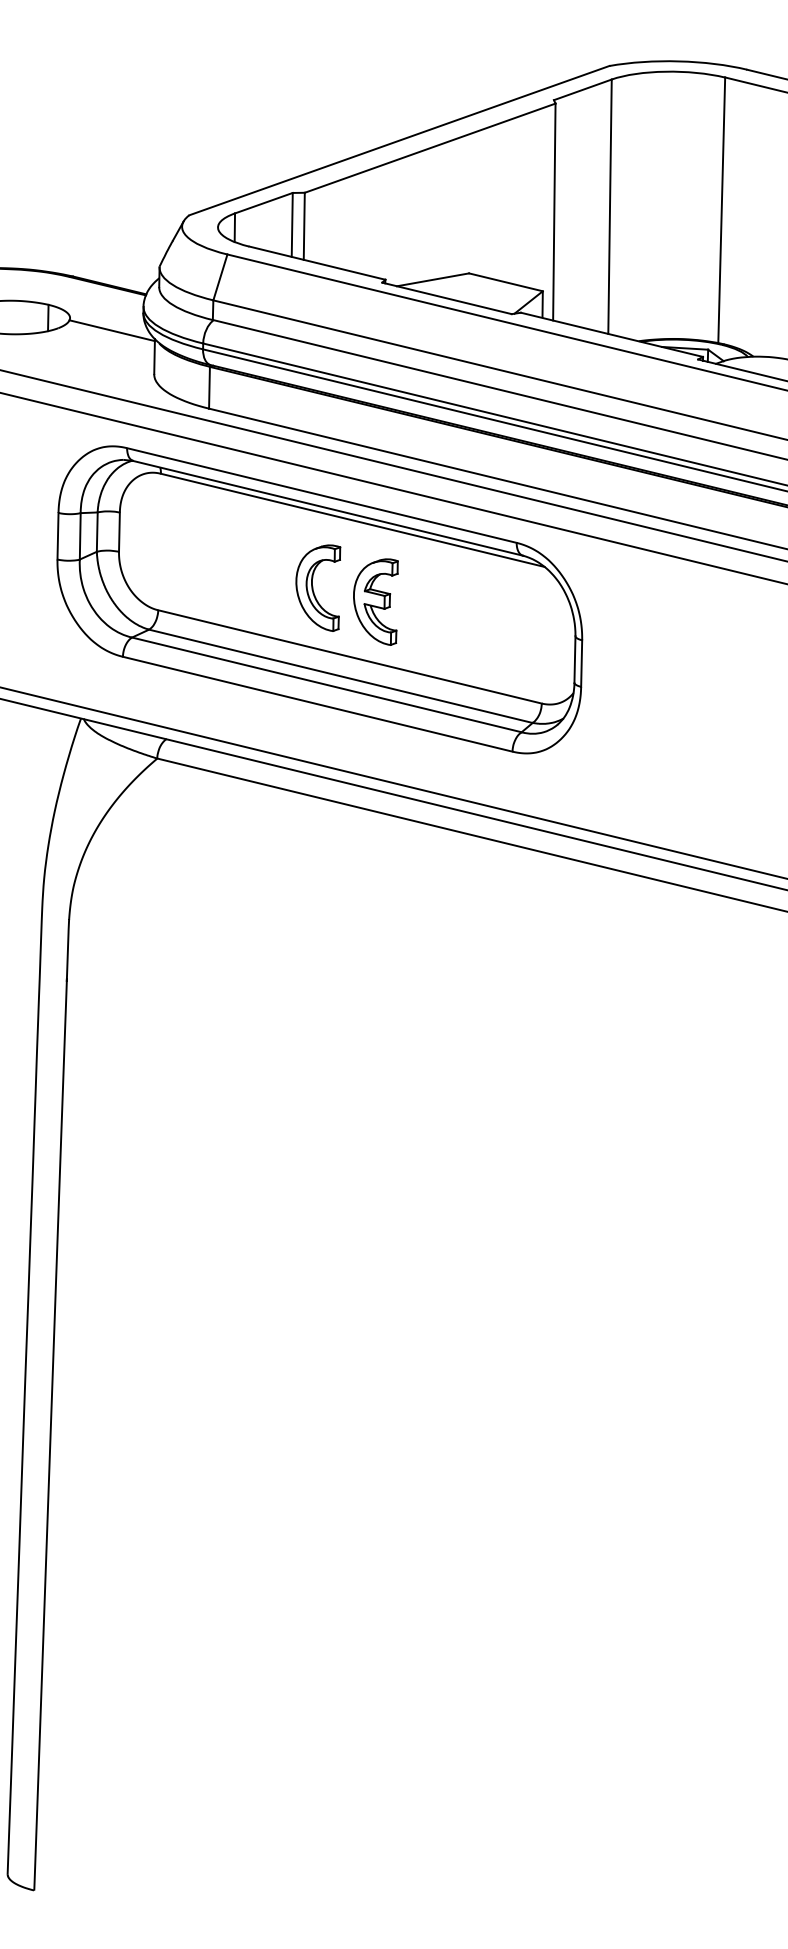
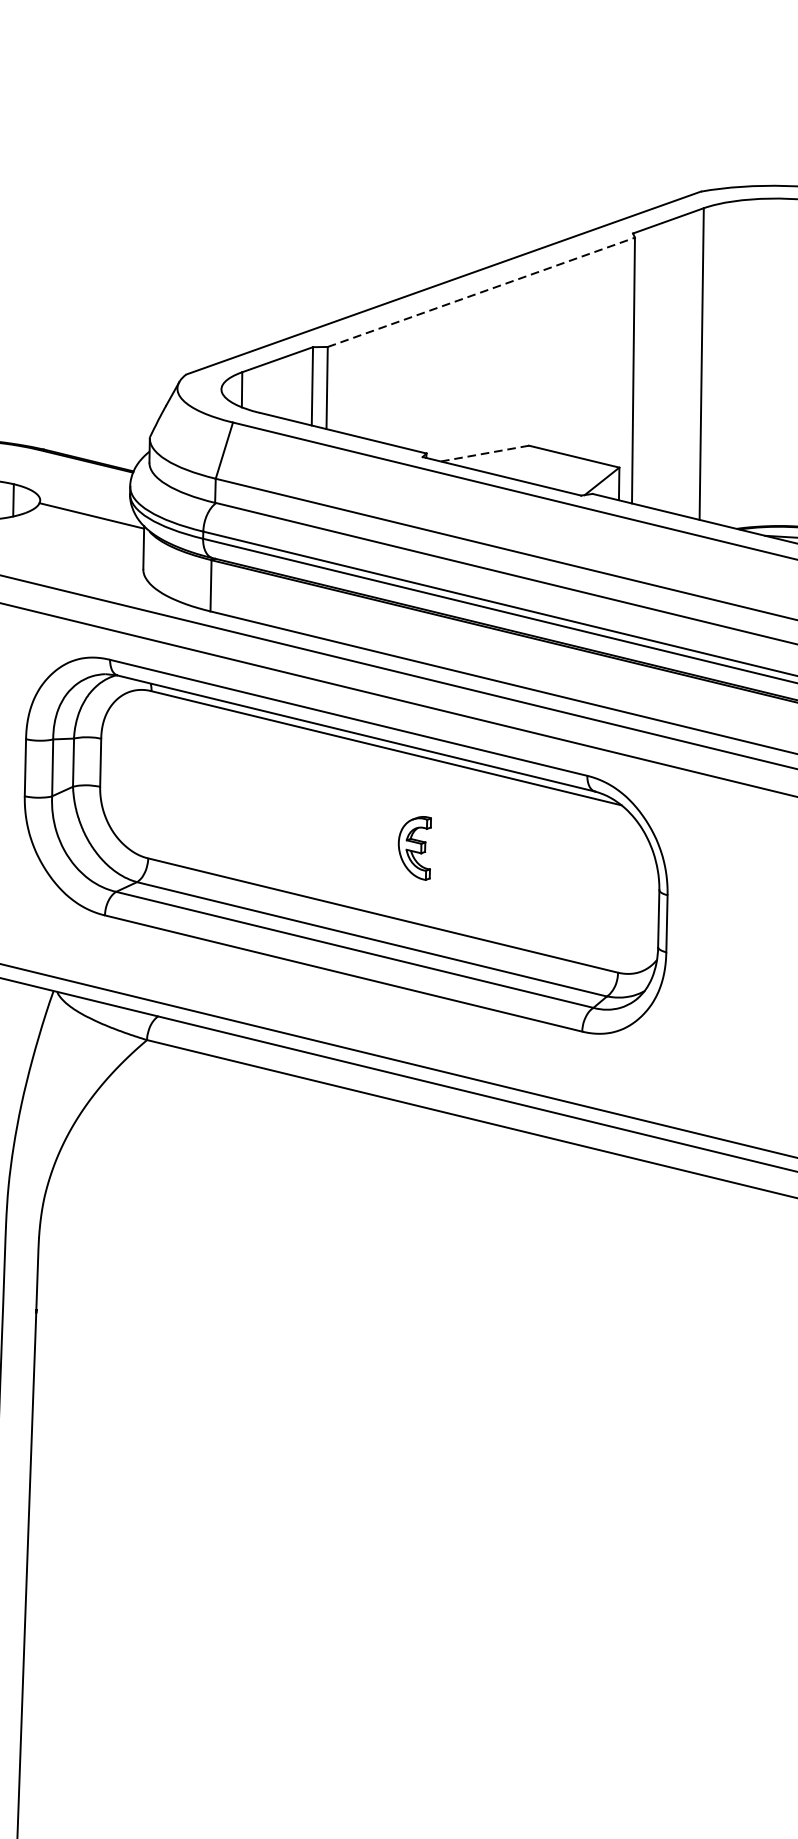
line: (430, 148) -> (481, 292), solid -> dashed
line: (433, 279) -> (485, 453), solid -> dashed
part: (318, 587) -> (344, 830), removed
part: (375, 601) -> (414, 847), size x0.6

